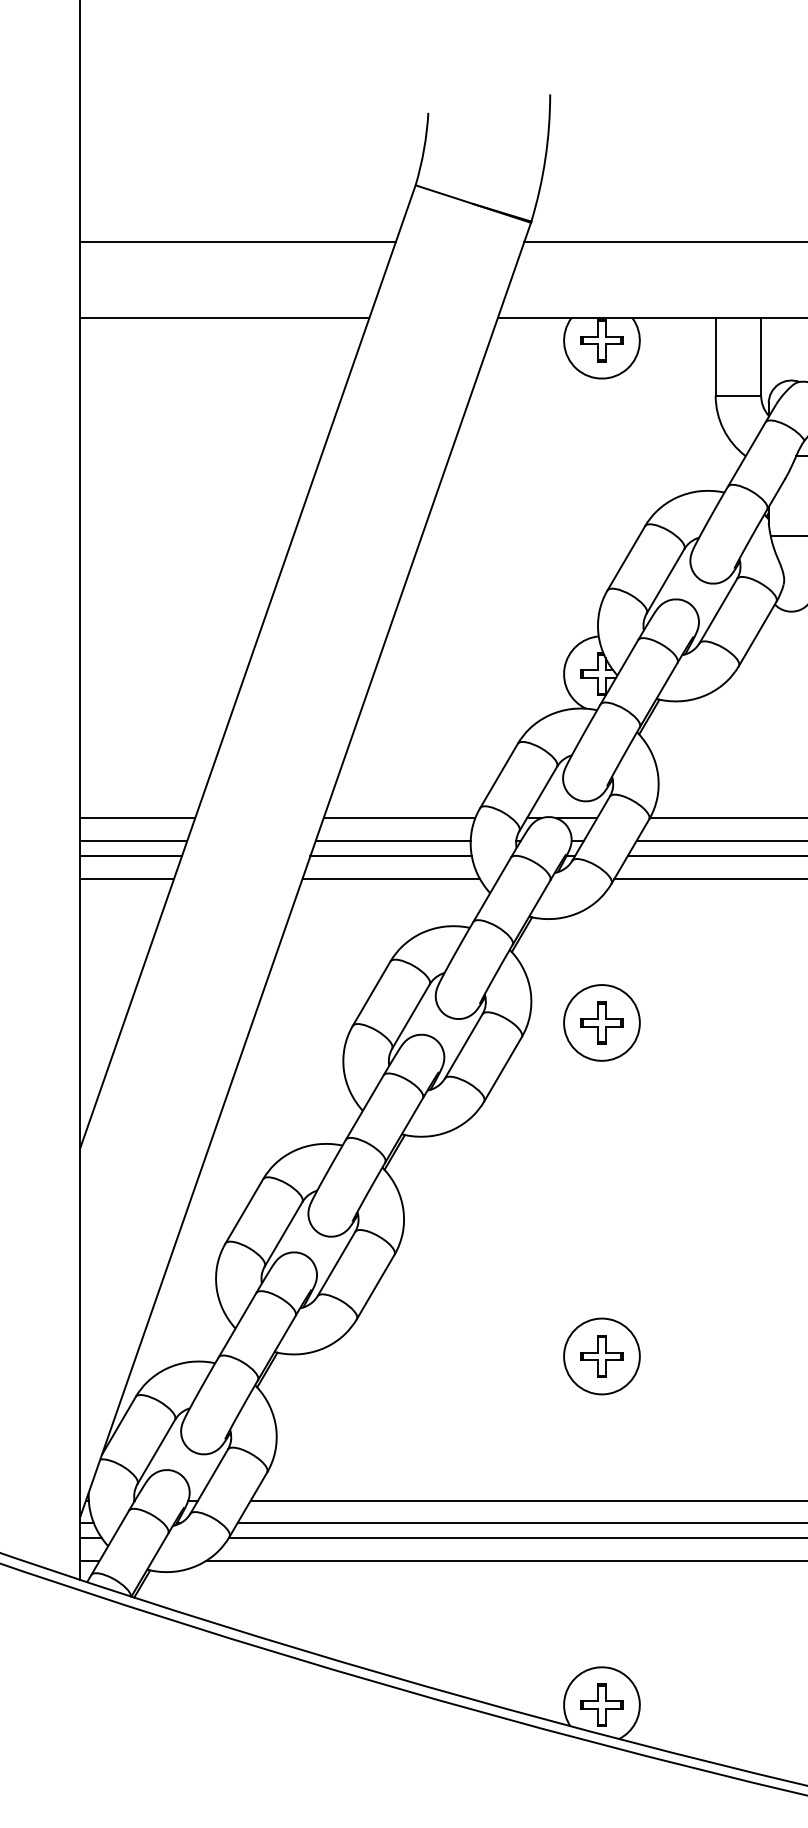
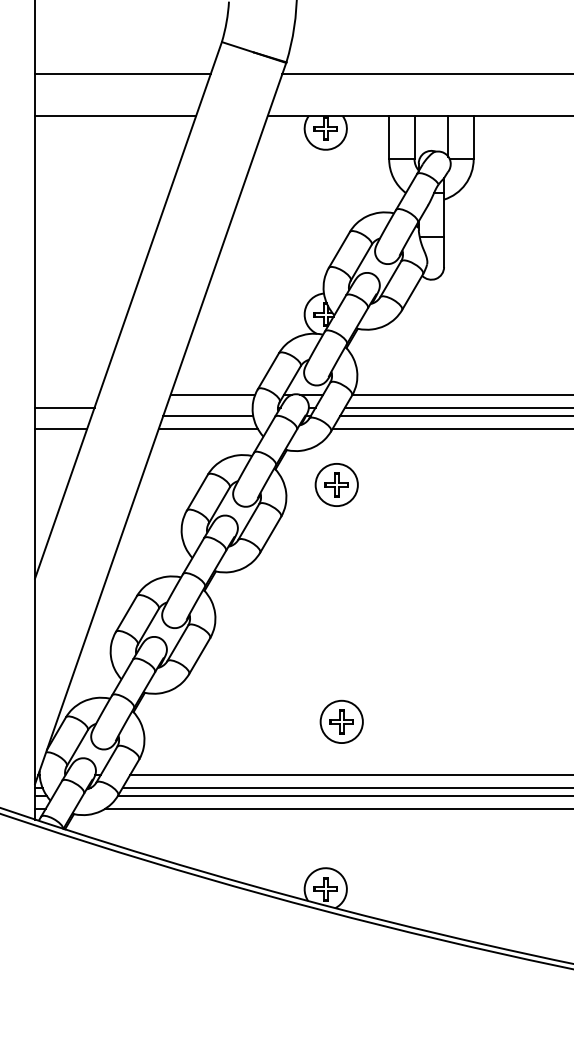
line: (138, 817) -> (67, 394), removed
line: (393, 840) -> (209, 407), removed
line: (131, 857) -> (63, 416), removed
part: (601, 1022) -> (336, 484), moved
part: (601, 1355) -> (341, 721), moved

